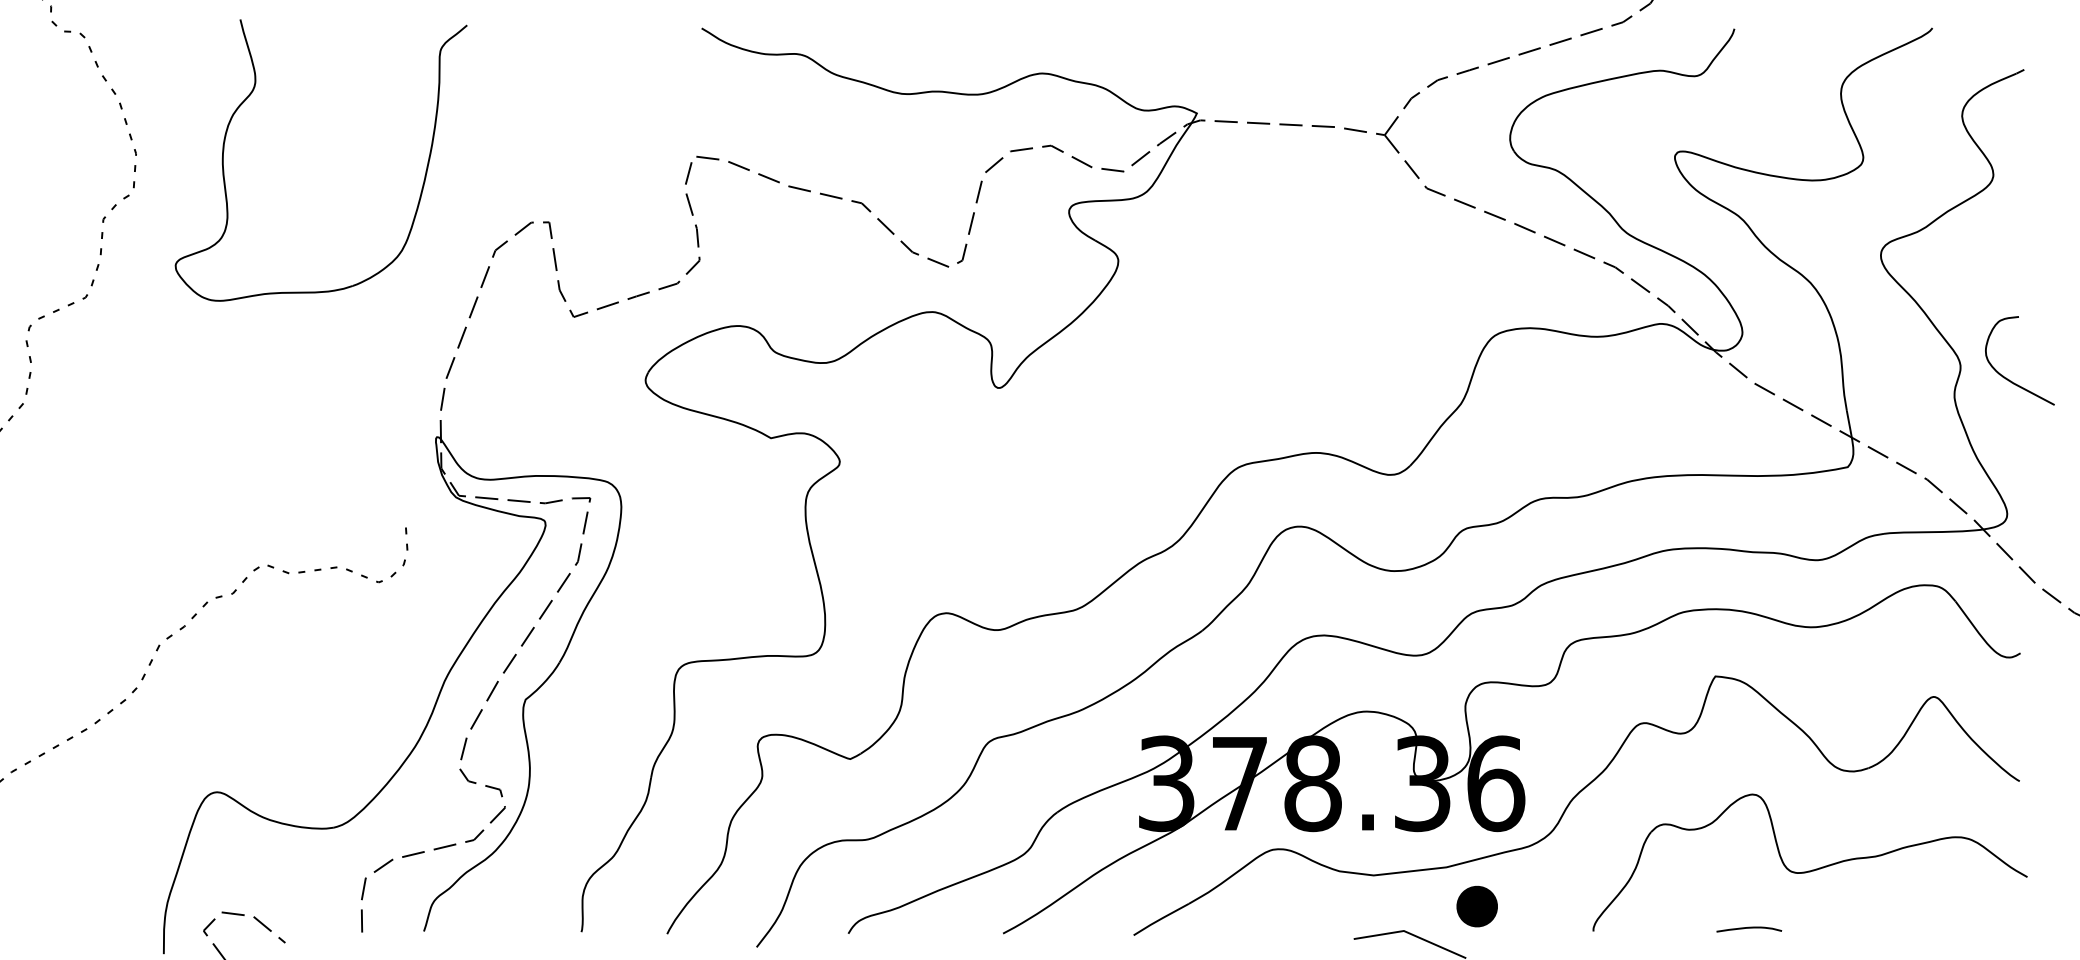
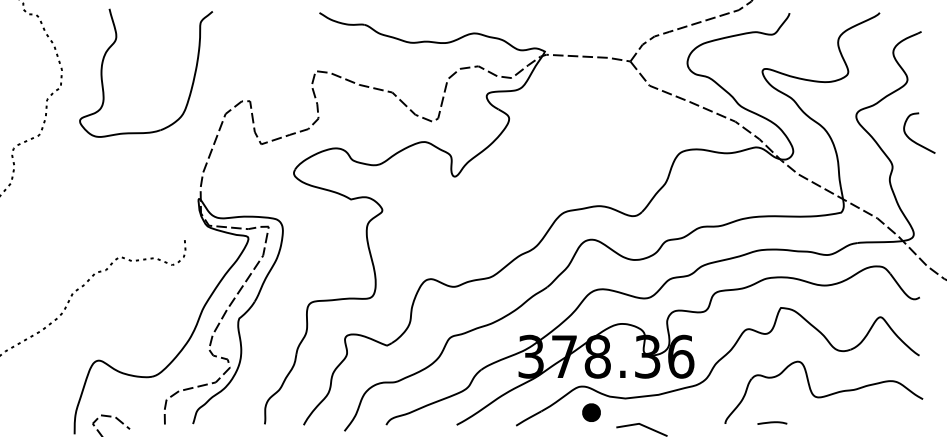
curve: (2010, 378) -> (915, 141), moved
part: (1477, 906) -> (591, 412), moved
line: (1749, 928) -> (772, 422), moved

